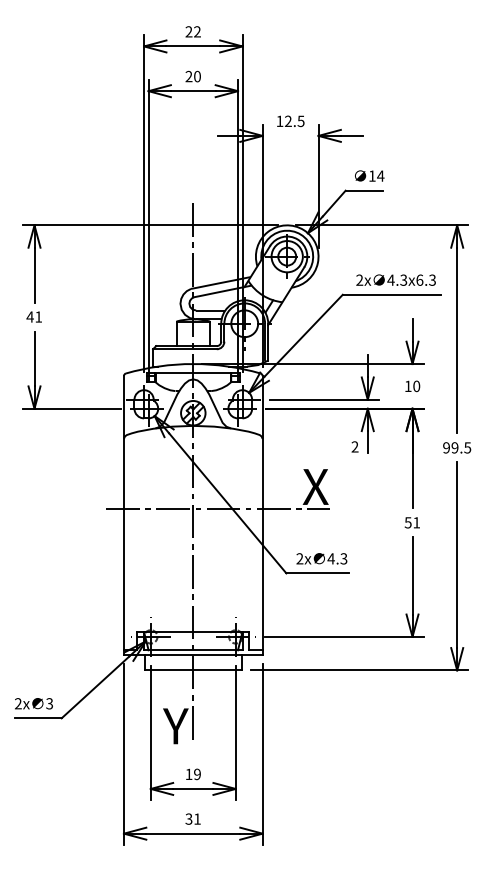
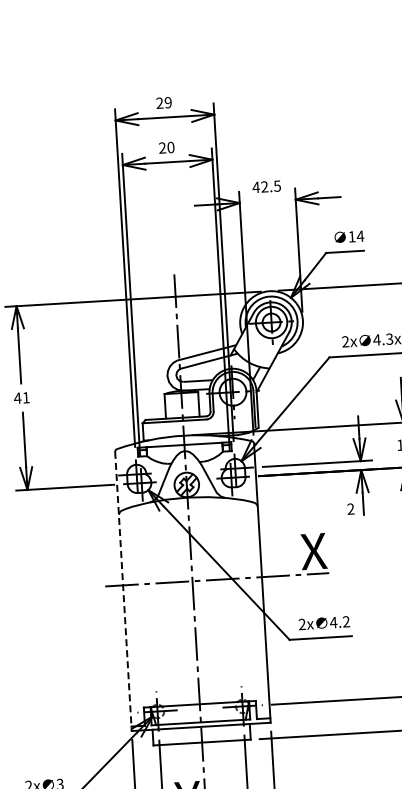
text: (197, 31) -> (168, 102), 22 -> 29
text: (279, 120) -> (255, 186), 12.5 -> 42.5
line: (123, 515) -> (122, 591), solid -> dashed
text: (343, 558) -> (345, 621), 4.3 -> 4.2

